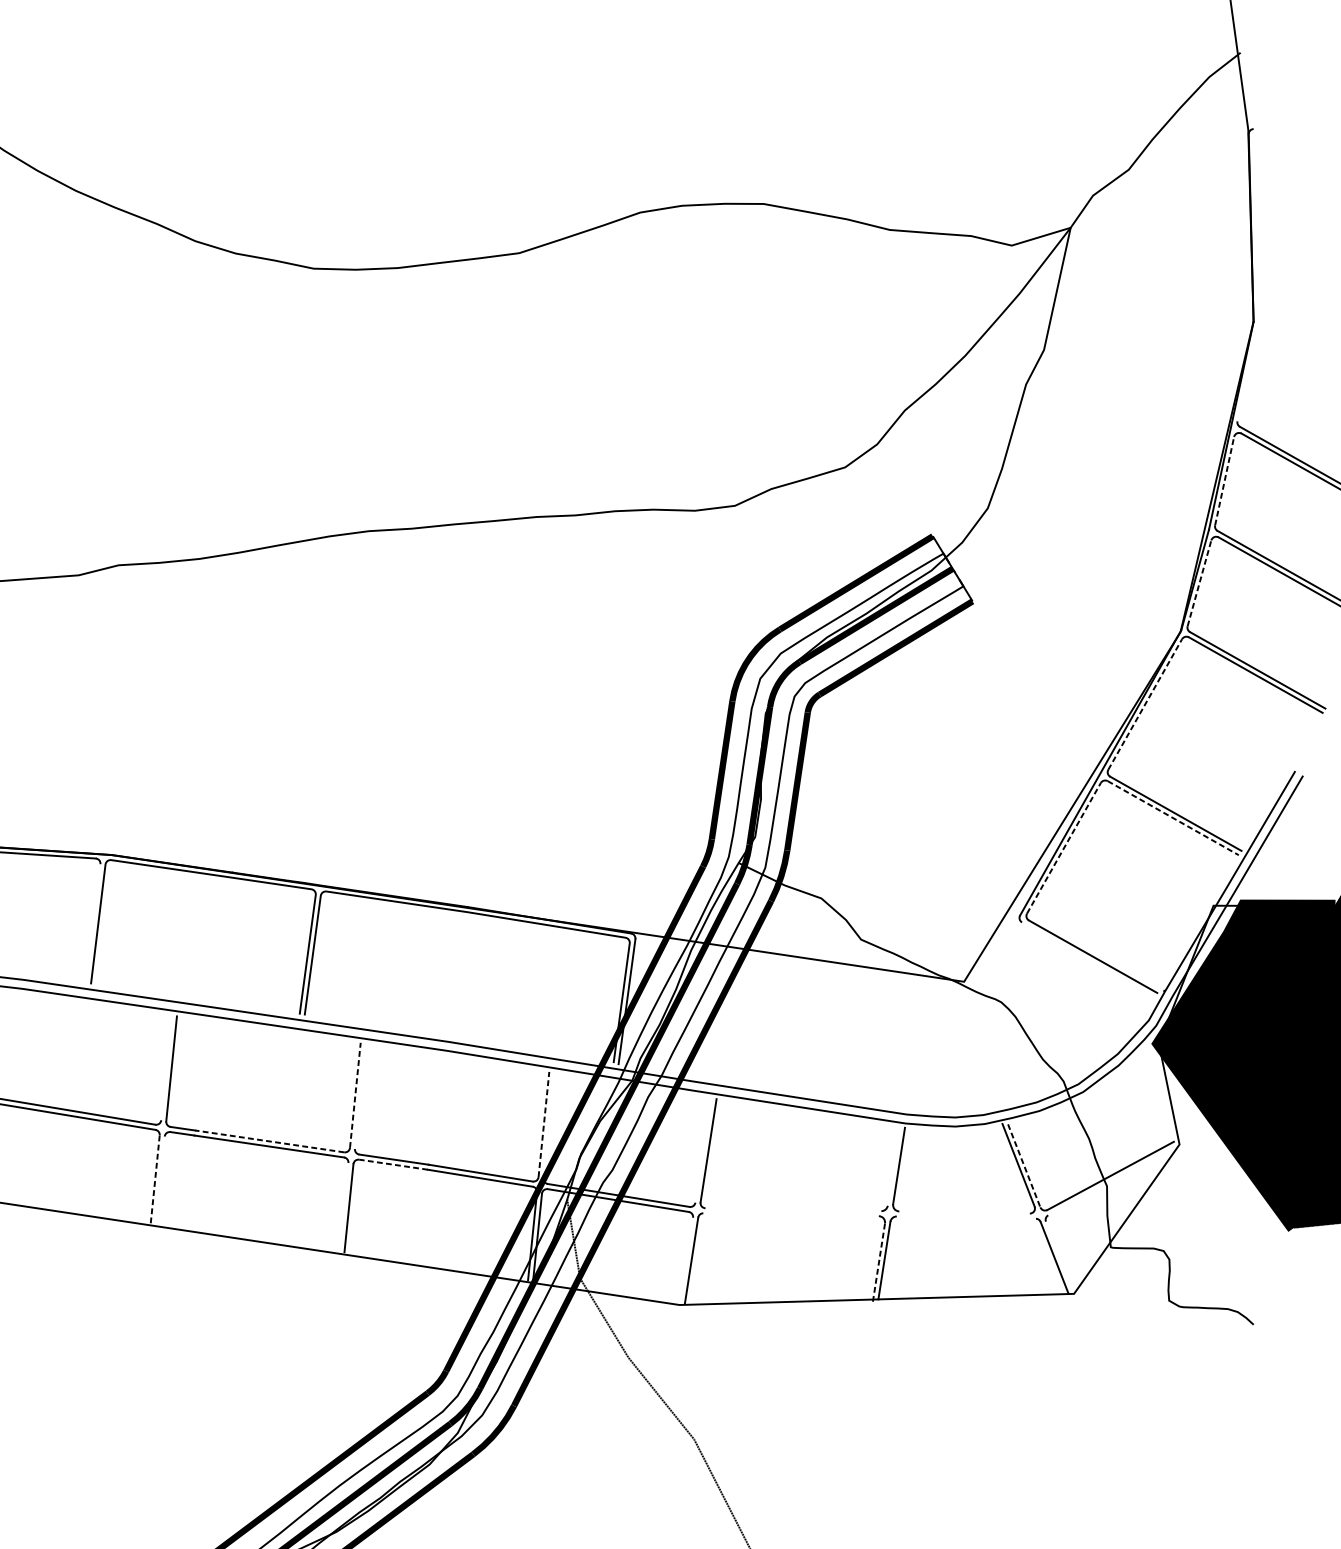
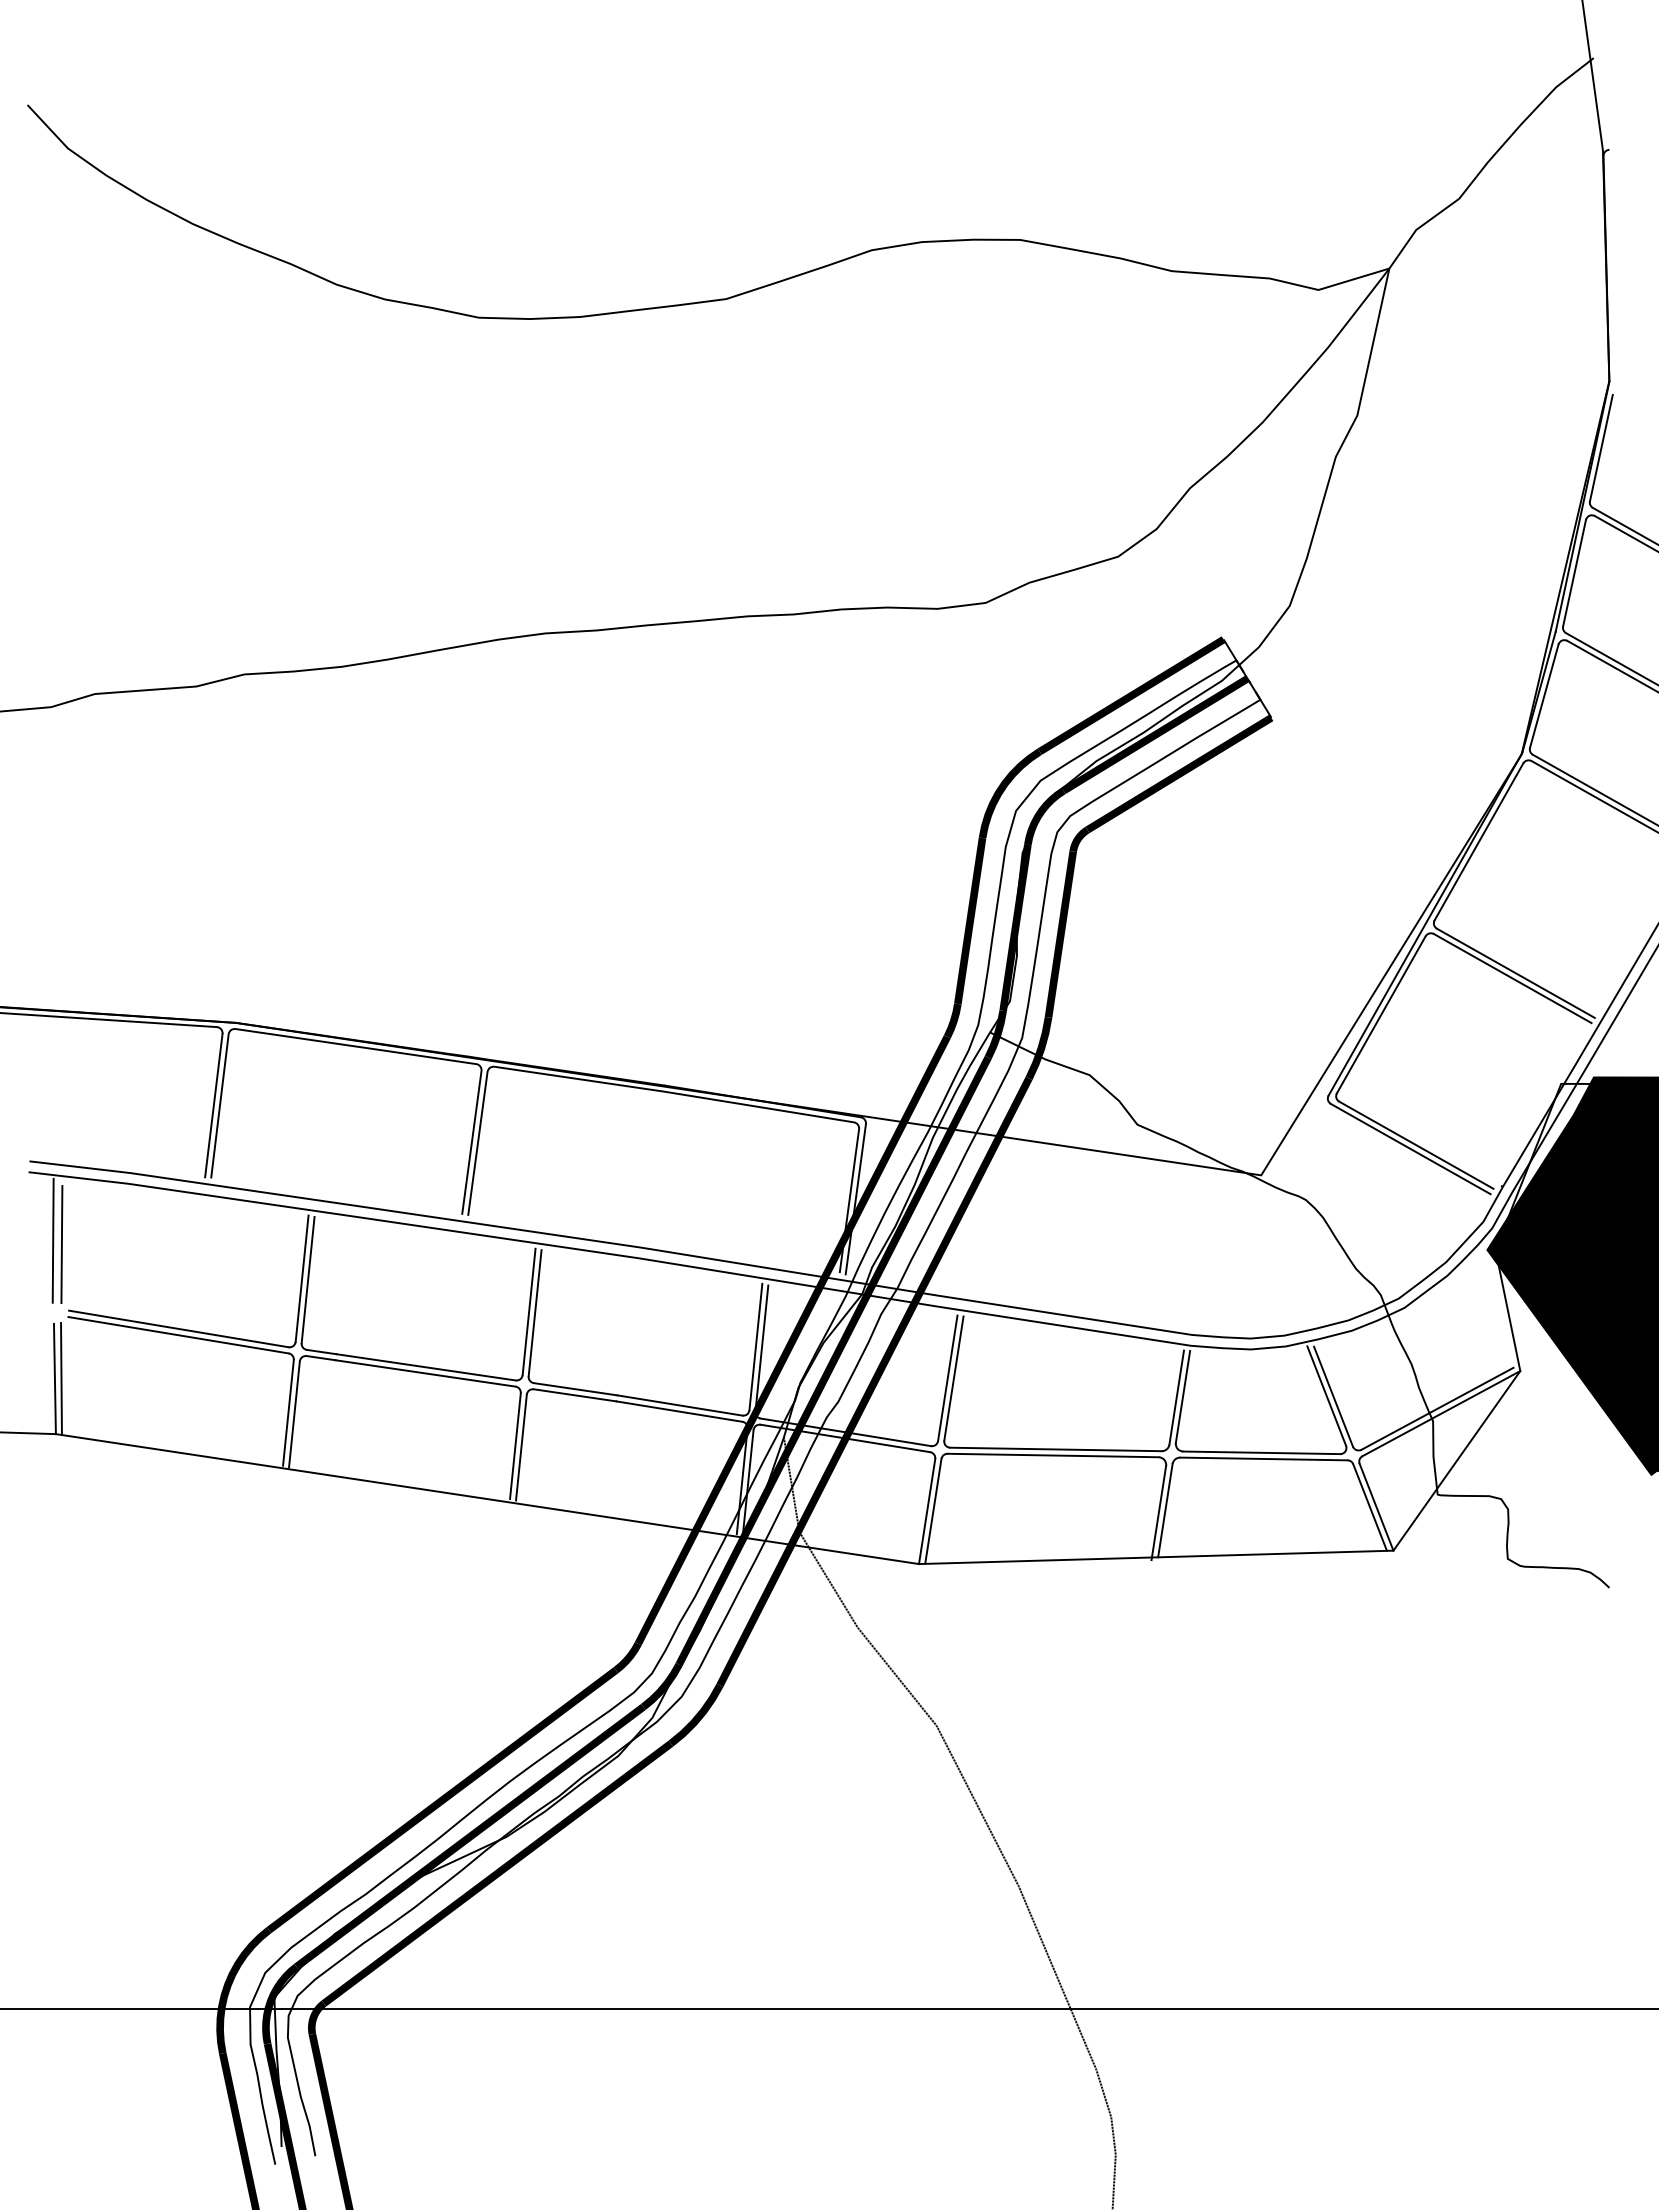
line: (1246, 376) -> (1600, 447), added
line: (1224, 480) -> (1574, 572), dashed -> solid
line: (1199, 583) -> (1544, 696), dashed -> solid
line: (1145, 704) -> (1479, 841), dashed -> solid
line: (1173, 818) -> (1512, 978), dashed -> solid
line: (1064, 848) -> (1381, 1014), dashed -> solid
line: (92, 923) -> (213, 1105), added
line: (1088, 959) -> (1410, 1148), added
line: (166, 1067) -> (301, 1278), added
line: (355, 1095) -> (529, 1311), dashed -> solid
line: (359, 1096) -> (534, 1313), added
line: (543, 1124) -> (755, 1346), dashed -> solid
line: (548, 1125) -> (761, 1348), added
line: (270, 1141) -> (426, 1367), dashed -> solid
line: (703, 1150) -> (947, 1378), added
line: (393, 1164) -> (575, 1395), dashed -> solid
line: (1024, 1165) -> (1333, 1396), dashed -> solid
line: (893, 1166) -> (1176, 1397), added
line: (155, 1178) -> (288, 1412), dashed -> solid
line: (1114, 1179) -> (1441, 1413), added
line: (160, 1180) -> (294, 1414), added
line: (344, 1206) -> (515, 1445), added
line: (793, 1209) -> (1055, 1449), added
line: (964, 1212) -> (1261, 1452), added
line: (790, 1214) -> (1052, 1455), added
line: (966, 1217) -> (1263, 1458), added
line: (1059, 1257) -> (1376, 1506), added
line: (686, 1261) -> (927, 1511), added
line: (878, 1262) -> (1158, 1513), dashed -> solid

